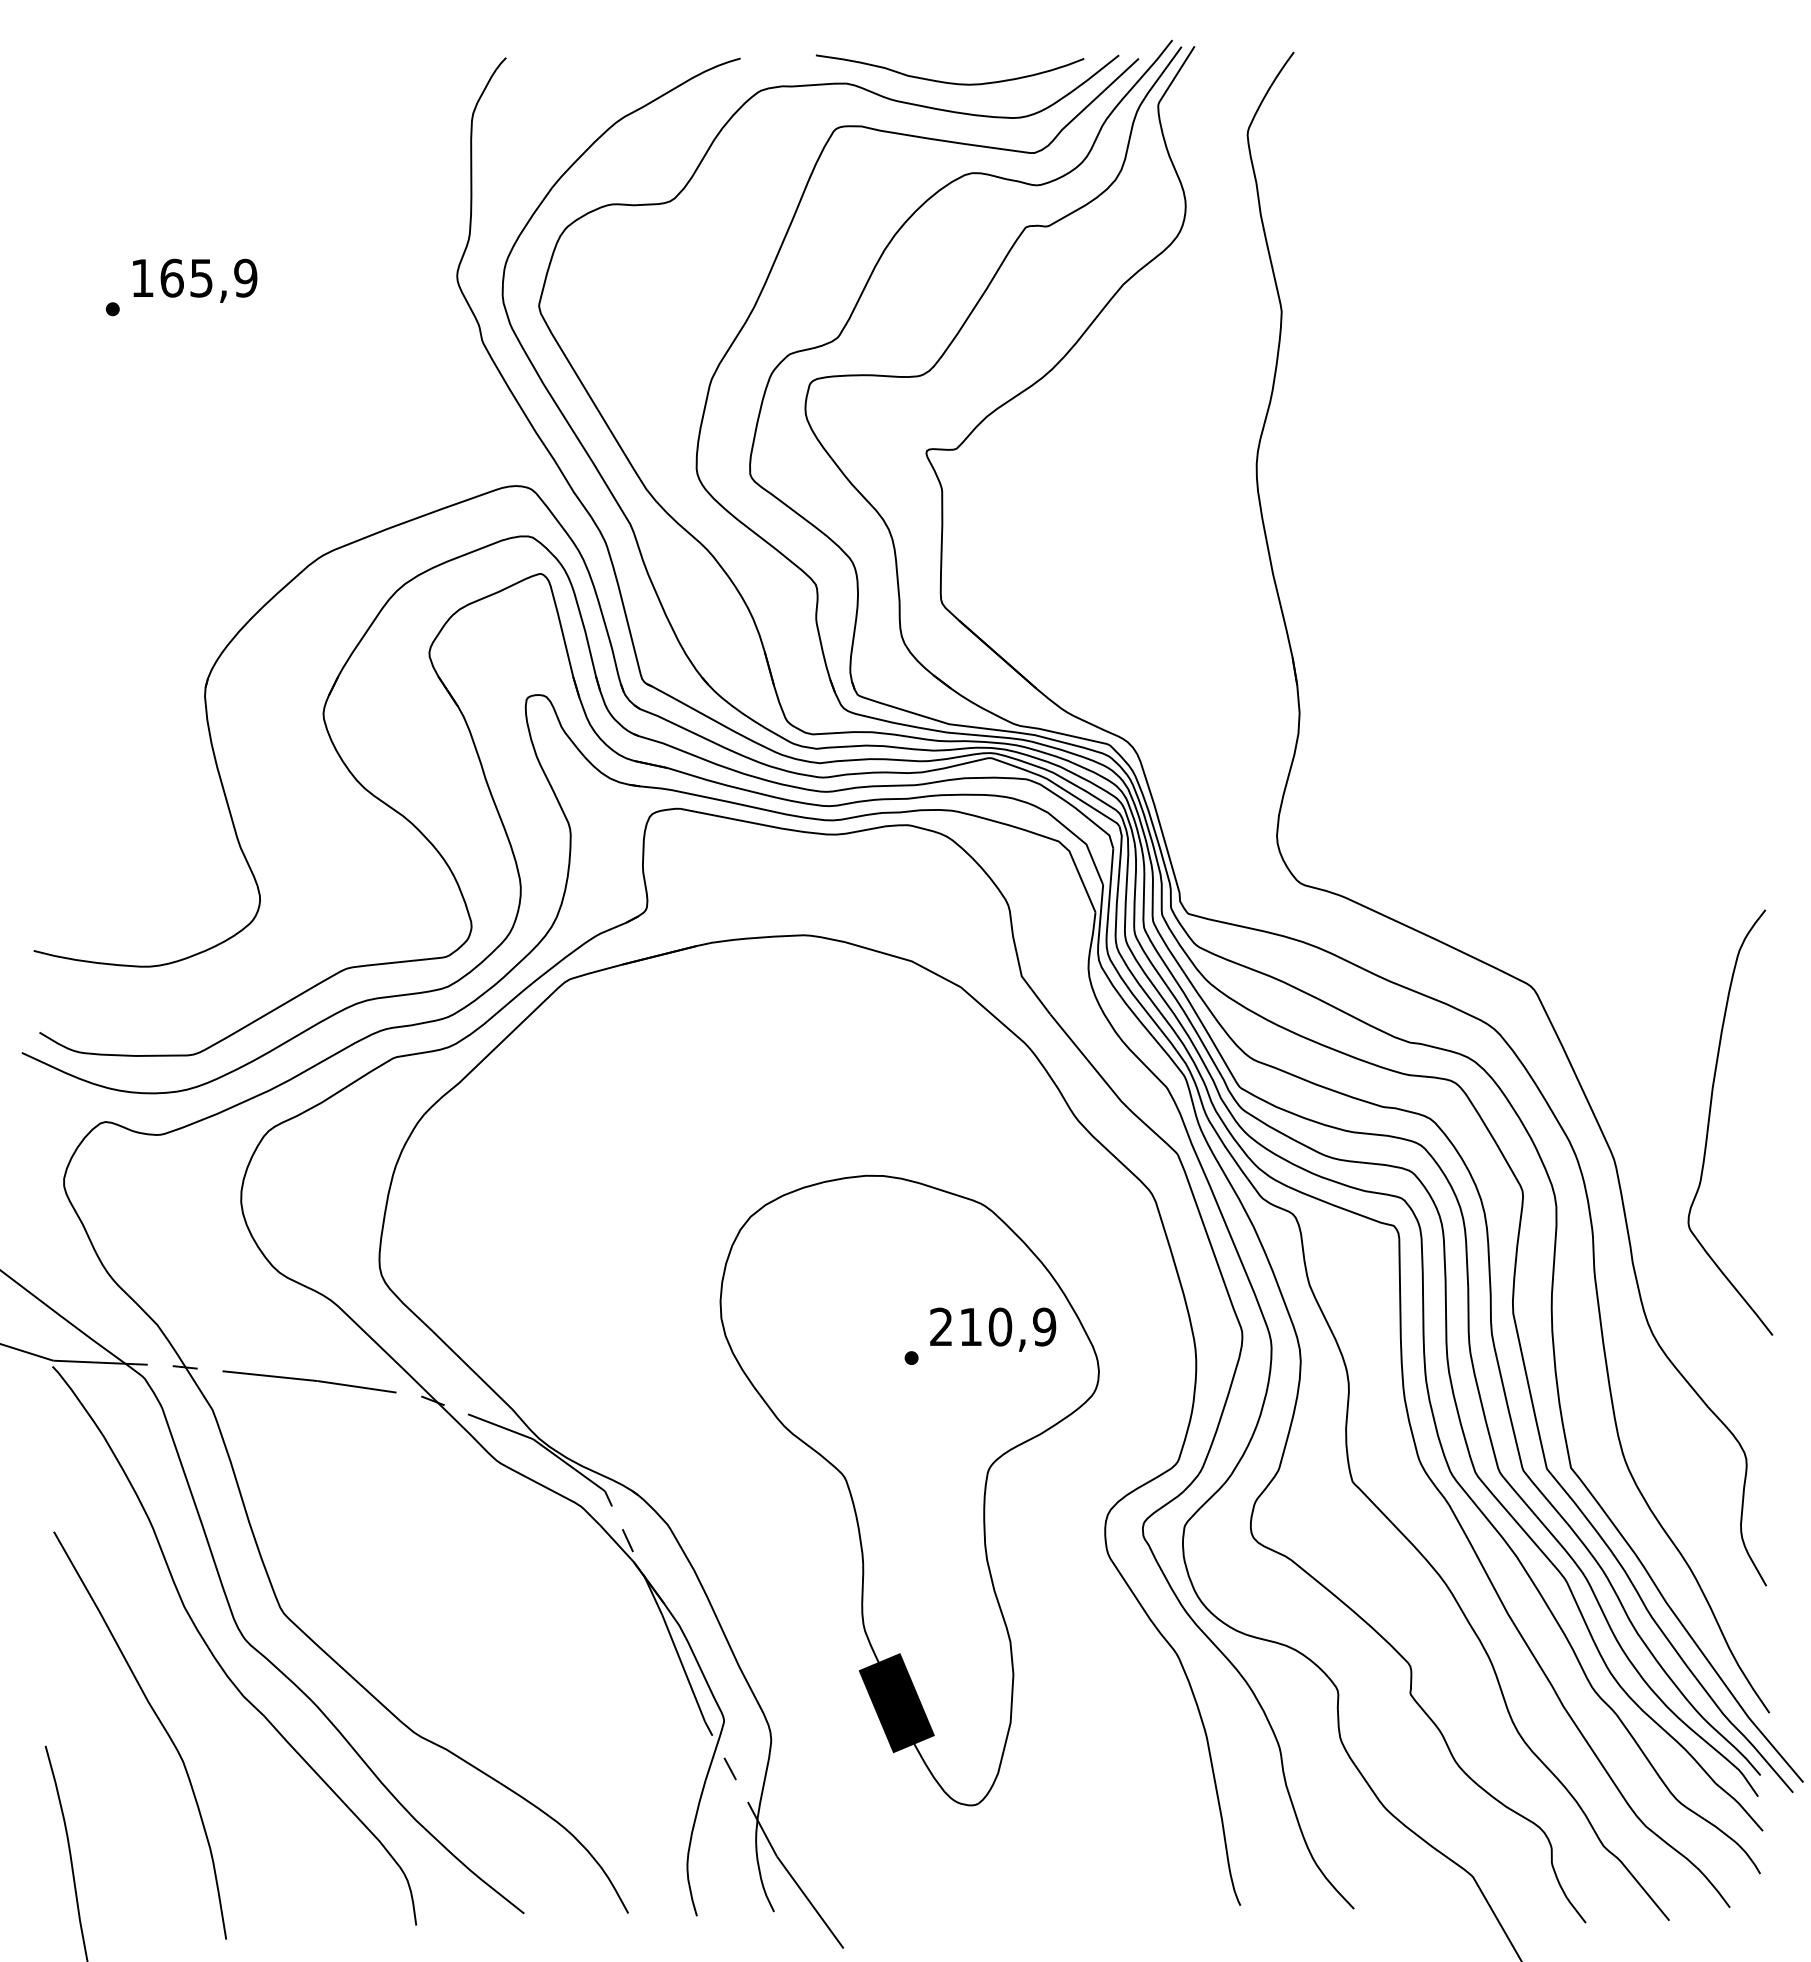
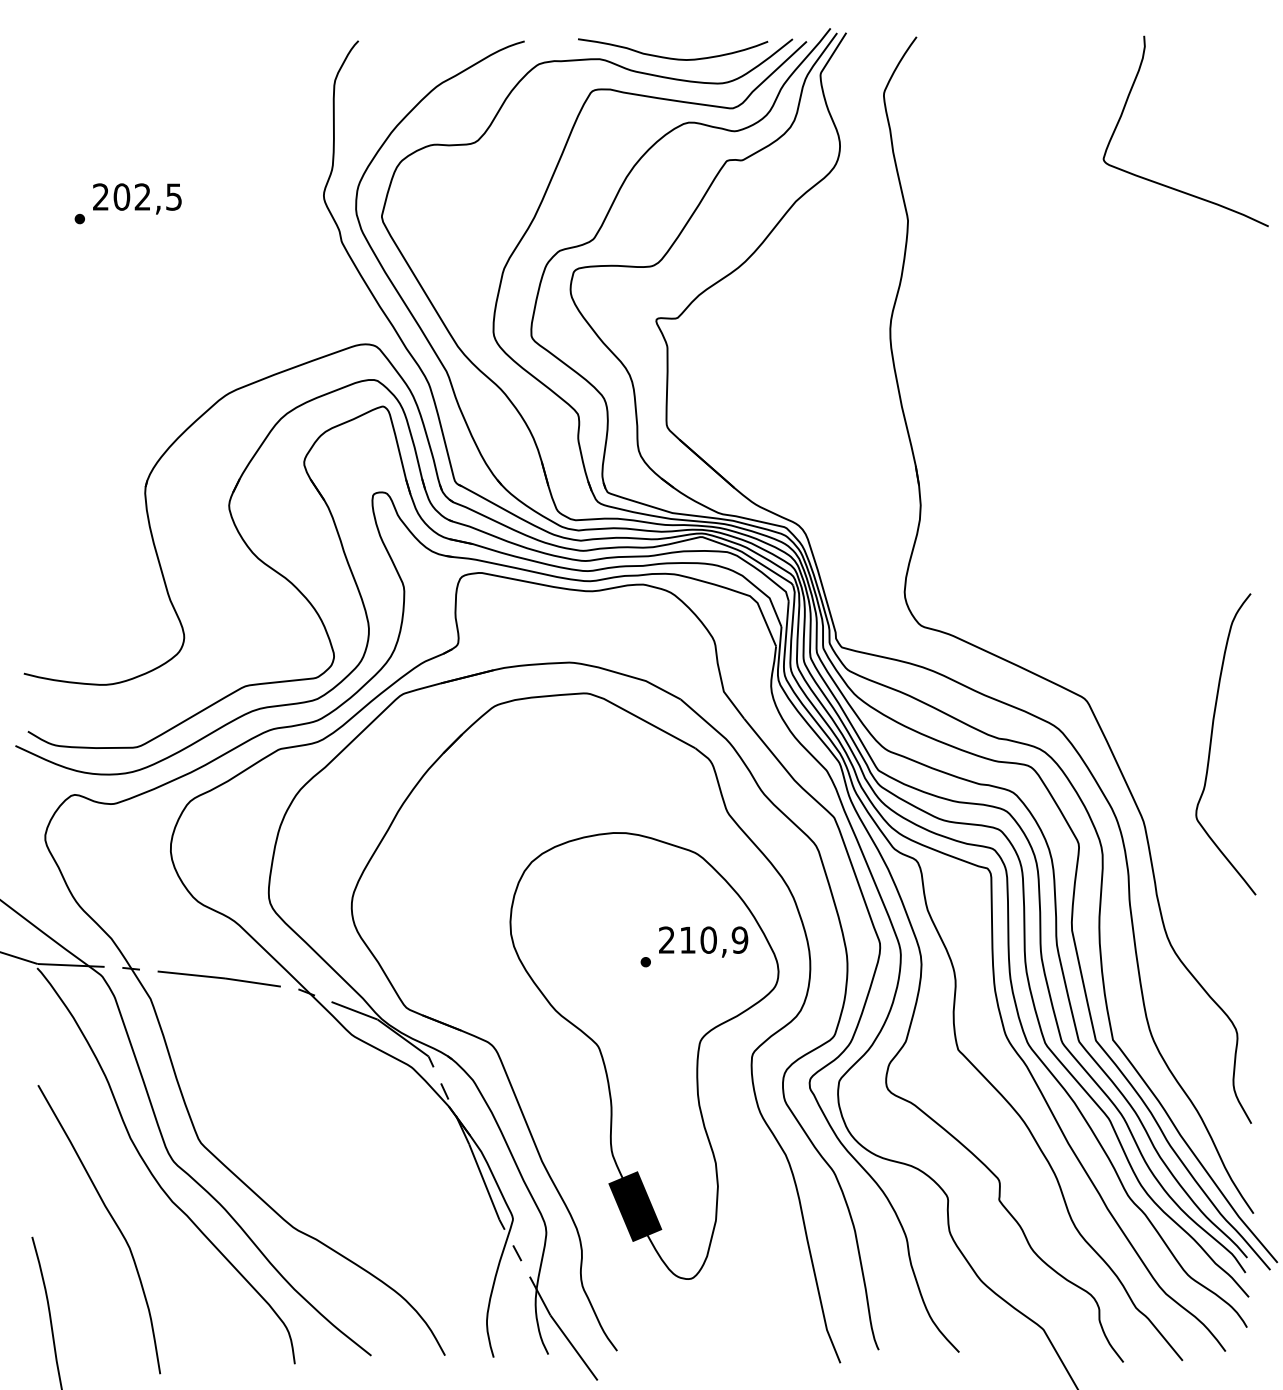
curve: (1648, 262) -> (1167, 185), added
text: (194, 277) -> (137, 196), 165,9 -> 202,5
curve: (1710, 1117) -> (1211, 740), moved
part: (711, 1504) -> (504, 1065), added

